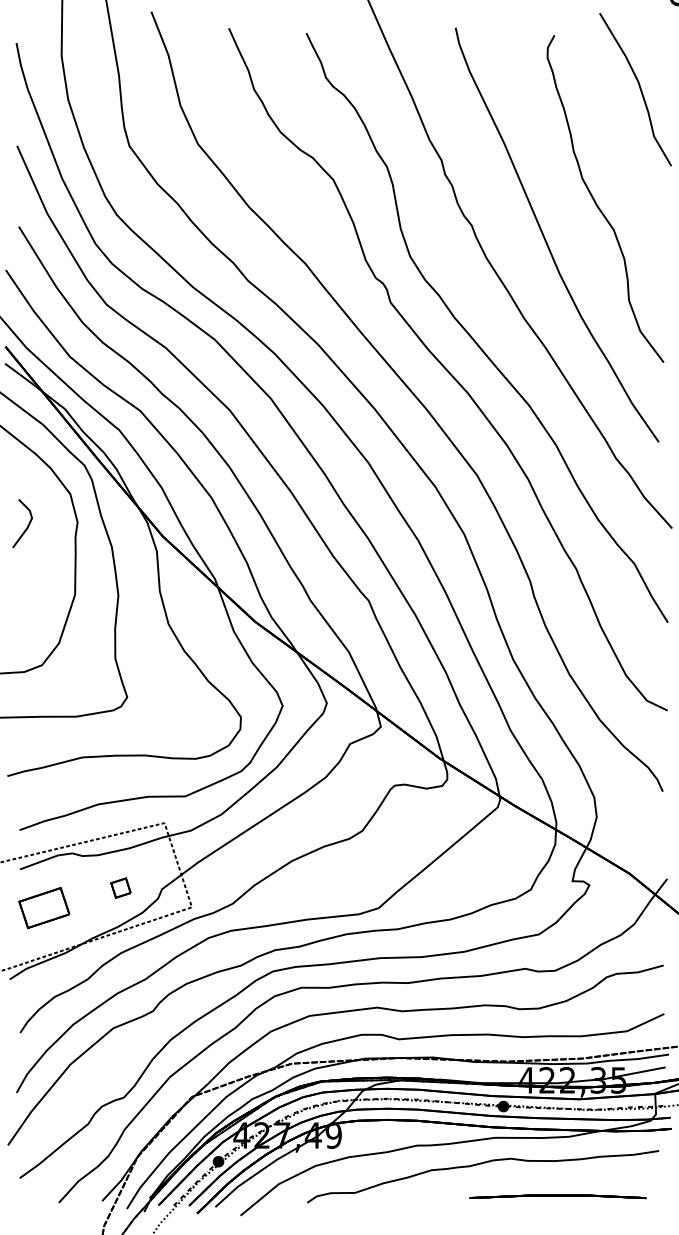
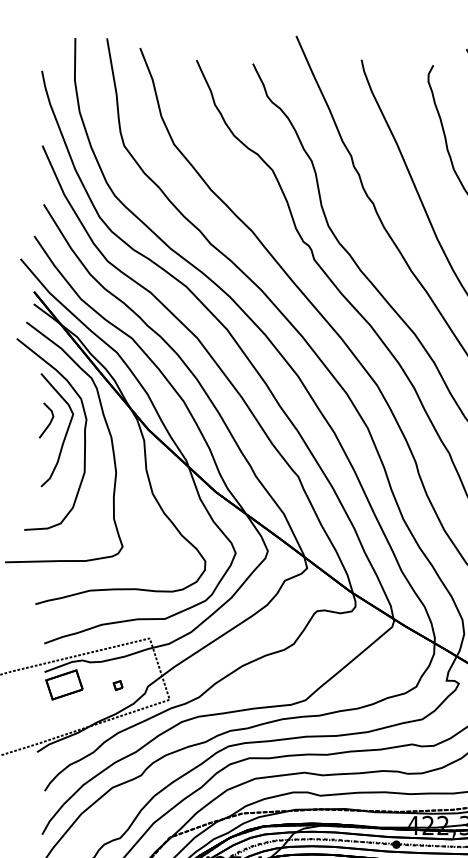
curve: (49, 540) -> (66, 432), added
part: (121, 887) -> (118, 685), size x0.62
part: (44, 908) -> (64, 685), moved

